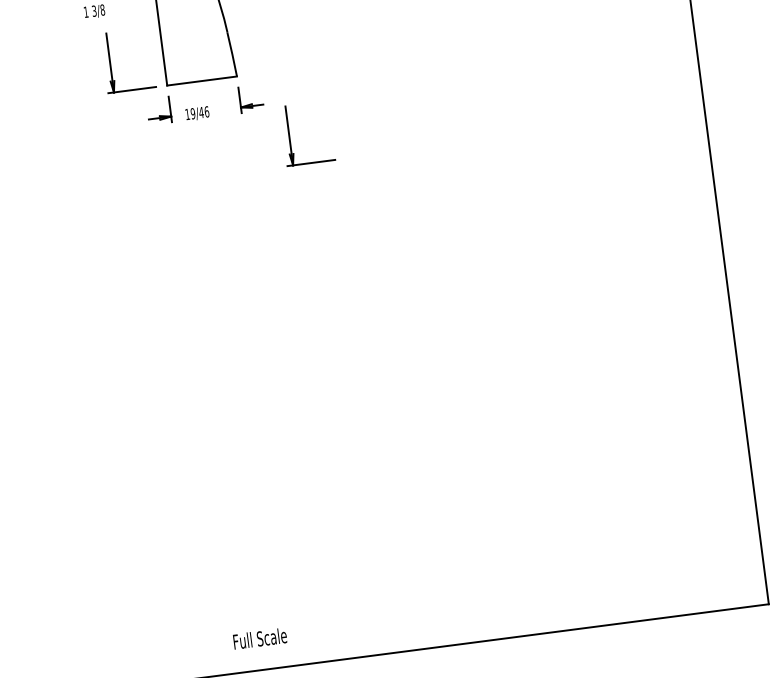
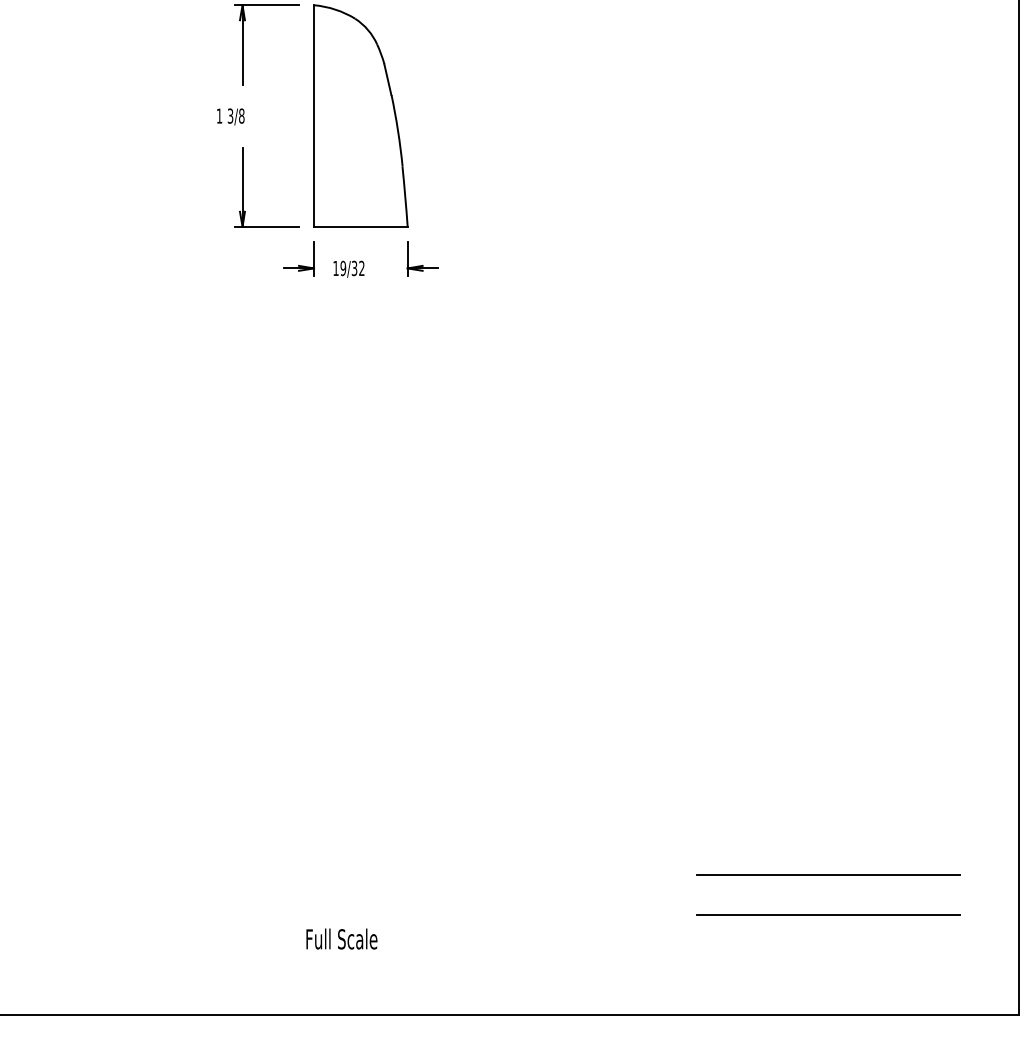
text: (203, 112) -> (357, 268), 19/46 -> 19/32
part: (290, 136) -> (467, 314), removed
line: (612, 519) -> (827, 875), added
line: (616, 548) -> (827, 915), added
text: (259, 638) -> (341, 938), moved

